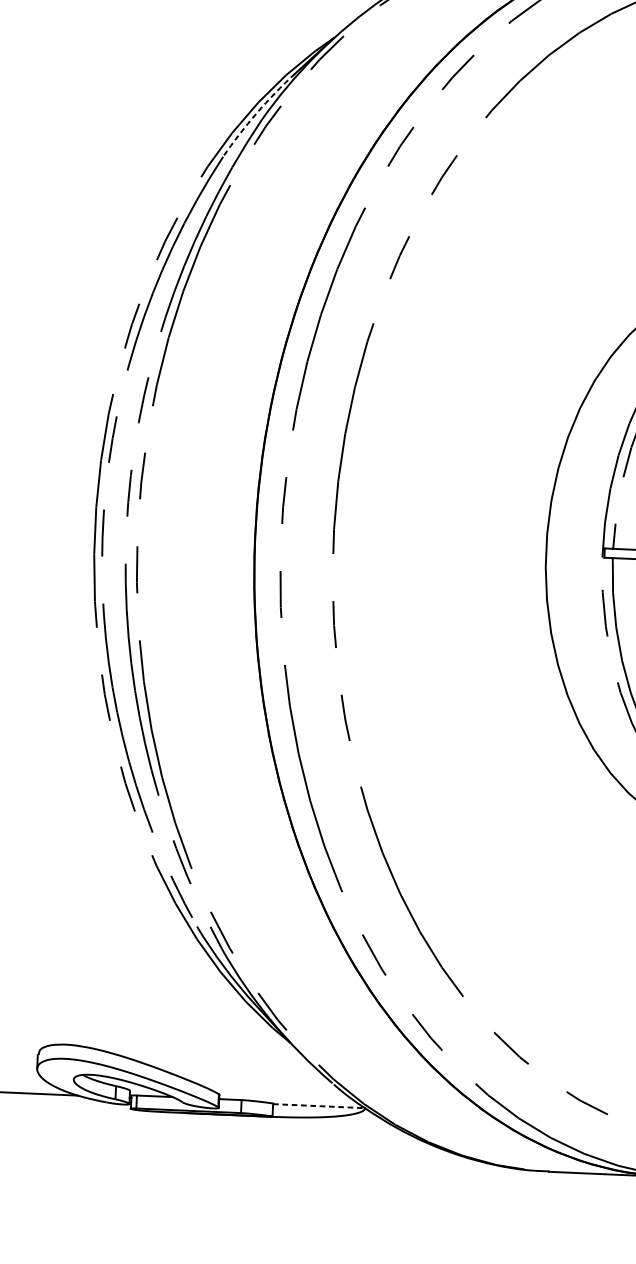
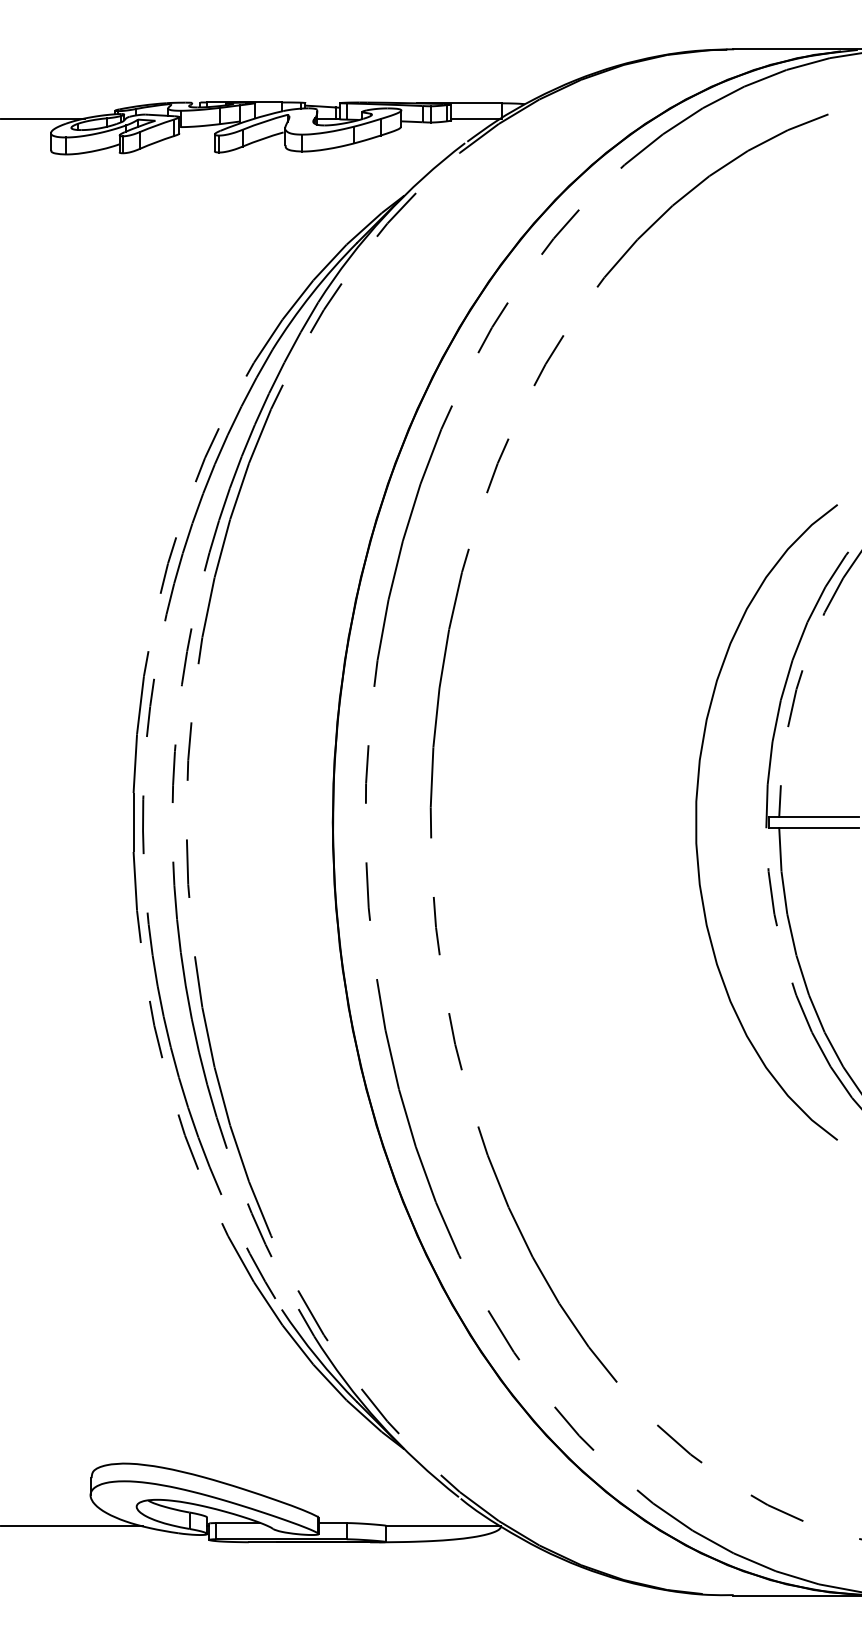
arc: (256, 112) -> (311, 293), dashed -> solid
line: (319, 1106) -> (443, 1526), dashed -> solid

